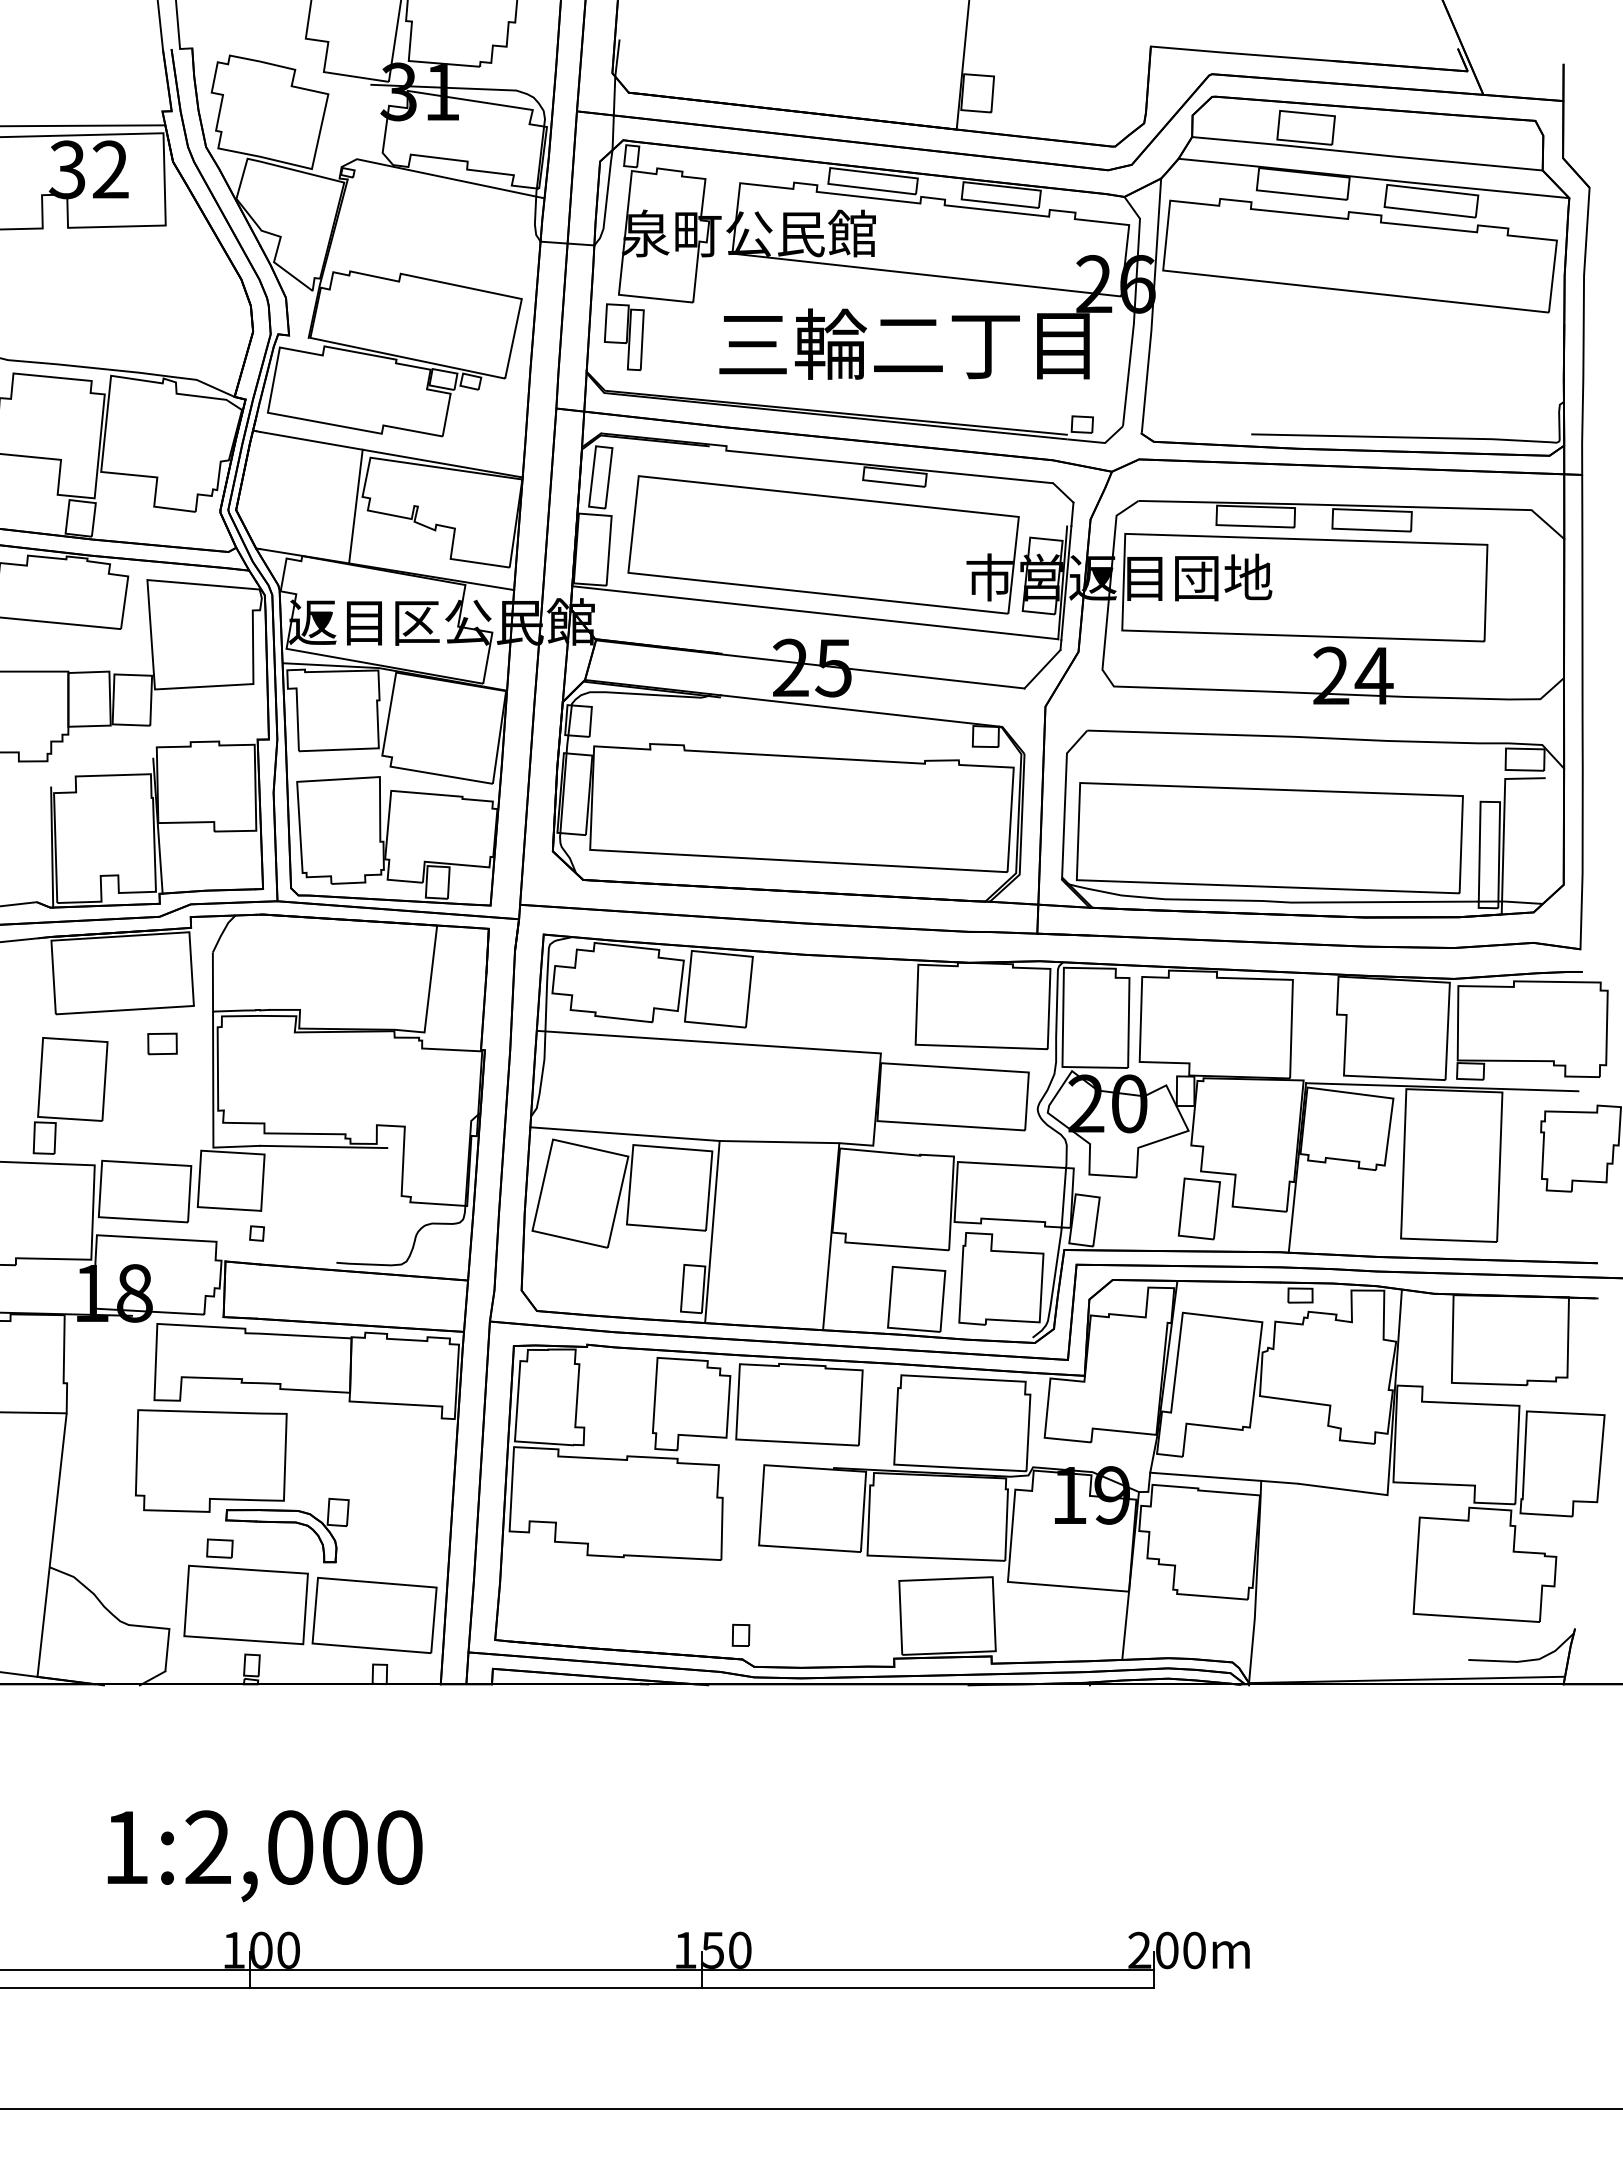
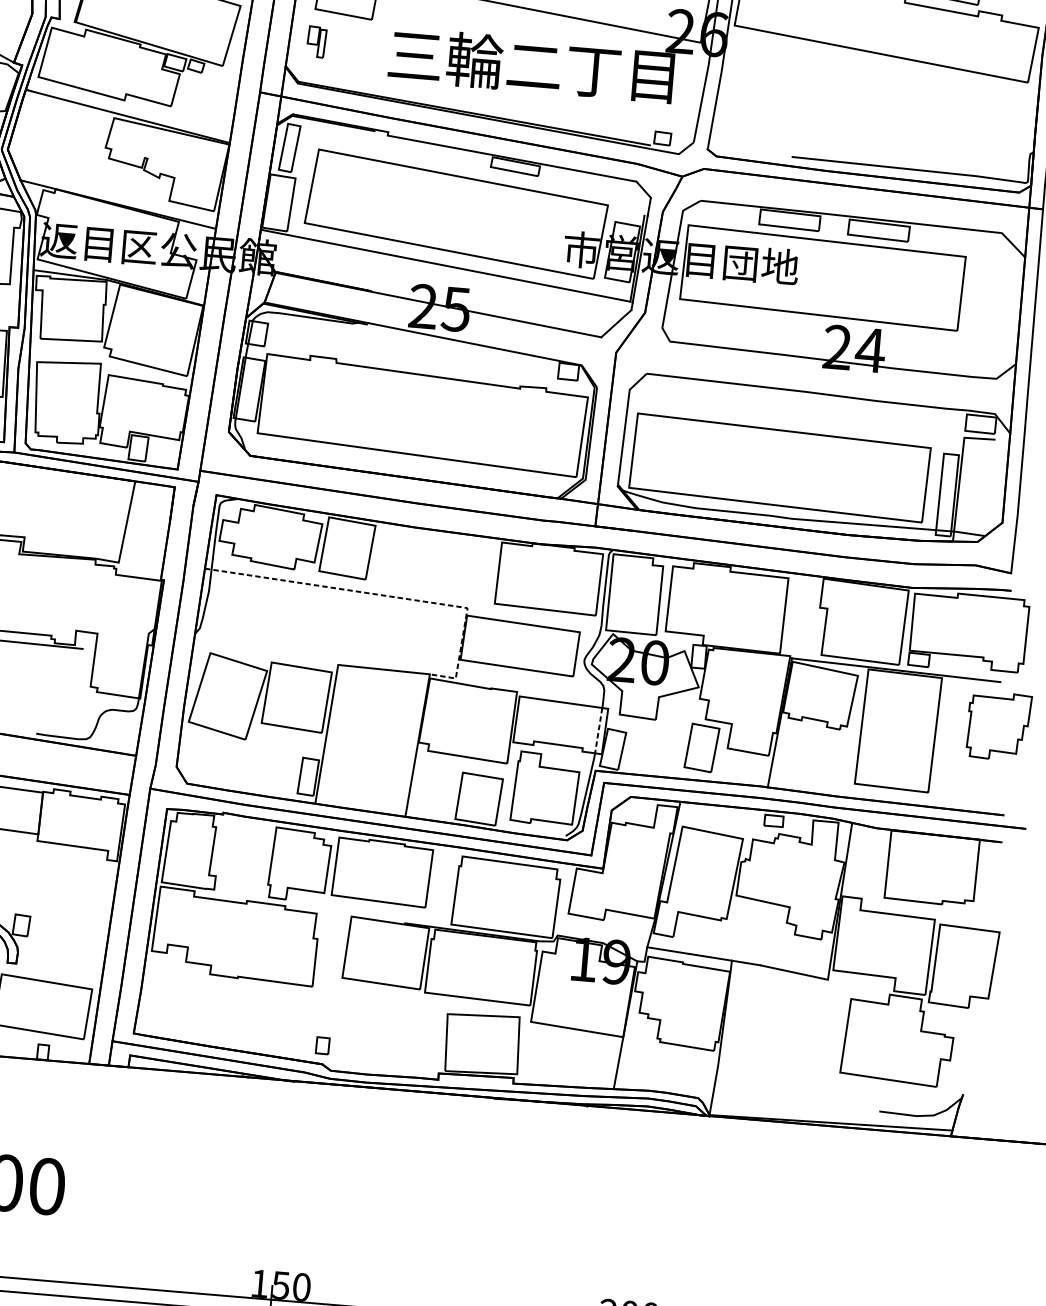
part: (623, 337) -> (316, 42), size x0.6
line: (355, 506) -> (99, 154), removed
line: (774, 1046) -> (386, 595), solid -> dashed
line: (624, 1133) -> (265, 653), removed
line: (1063, 1197) -> (598, 730), solid -> dashed

